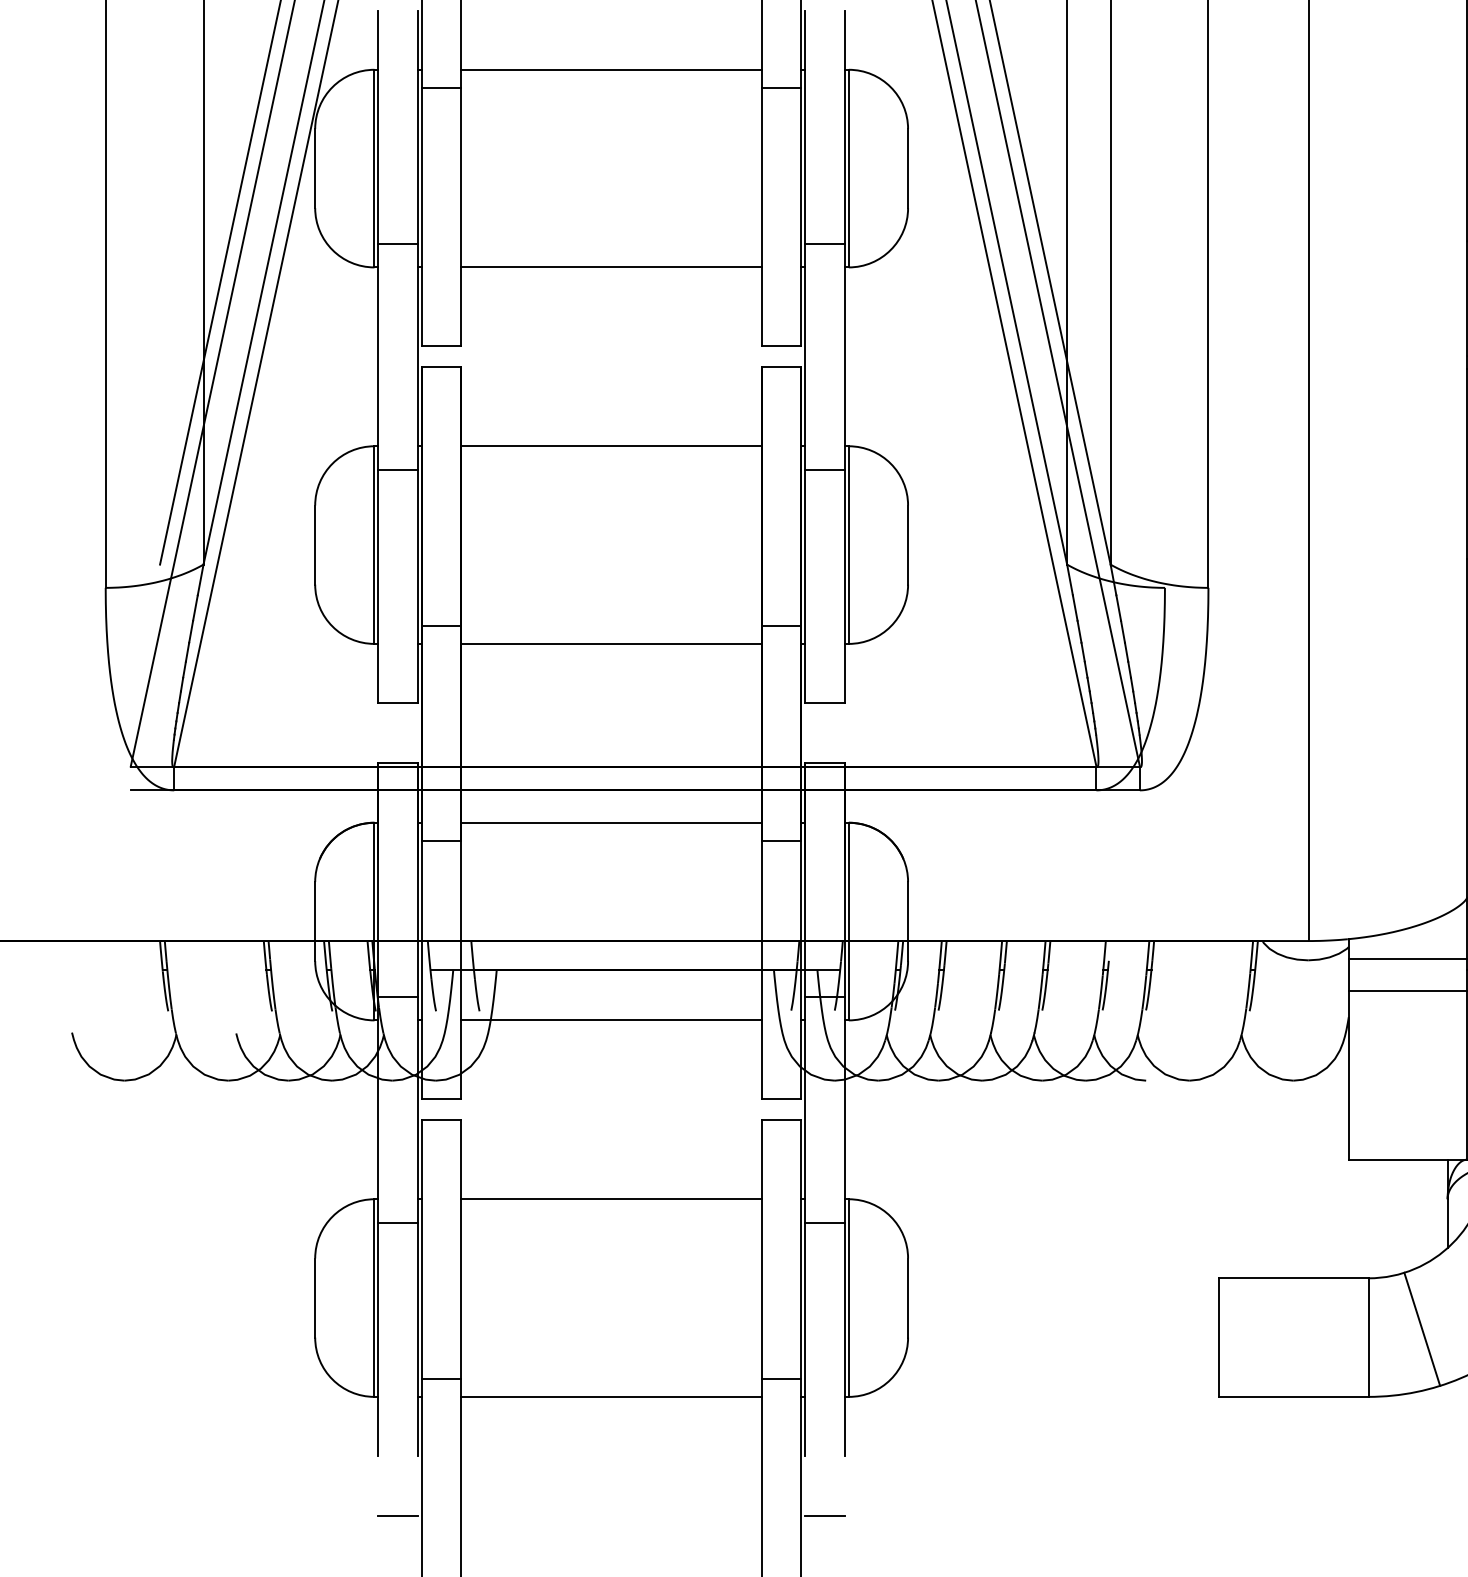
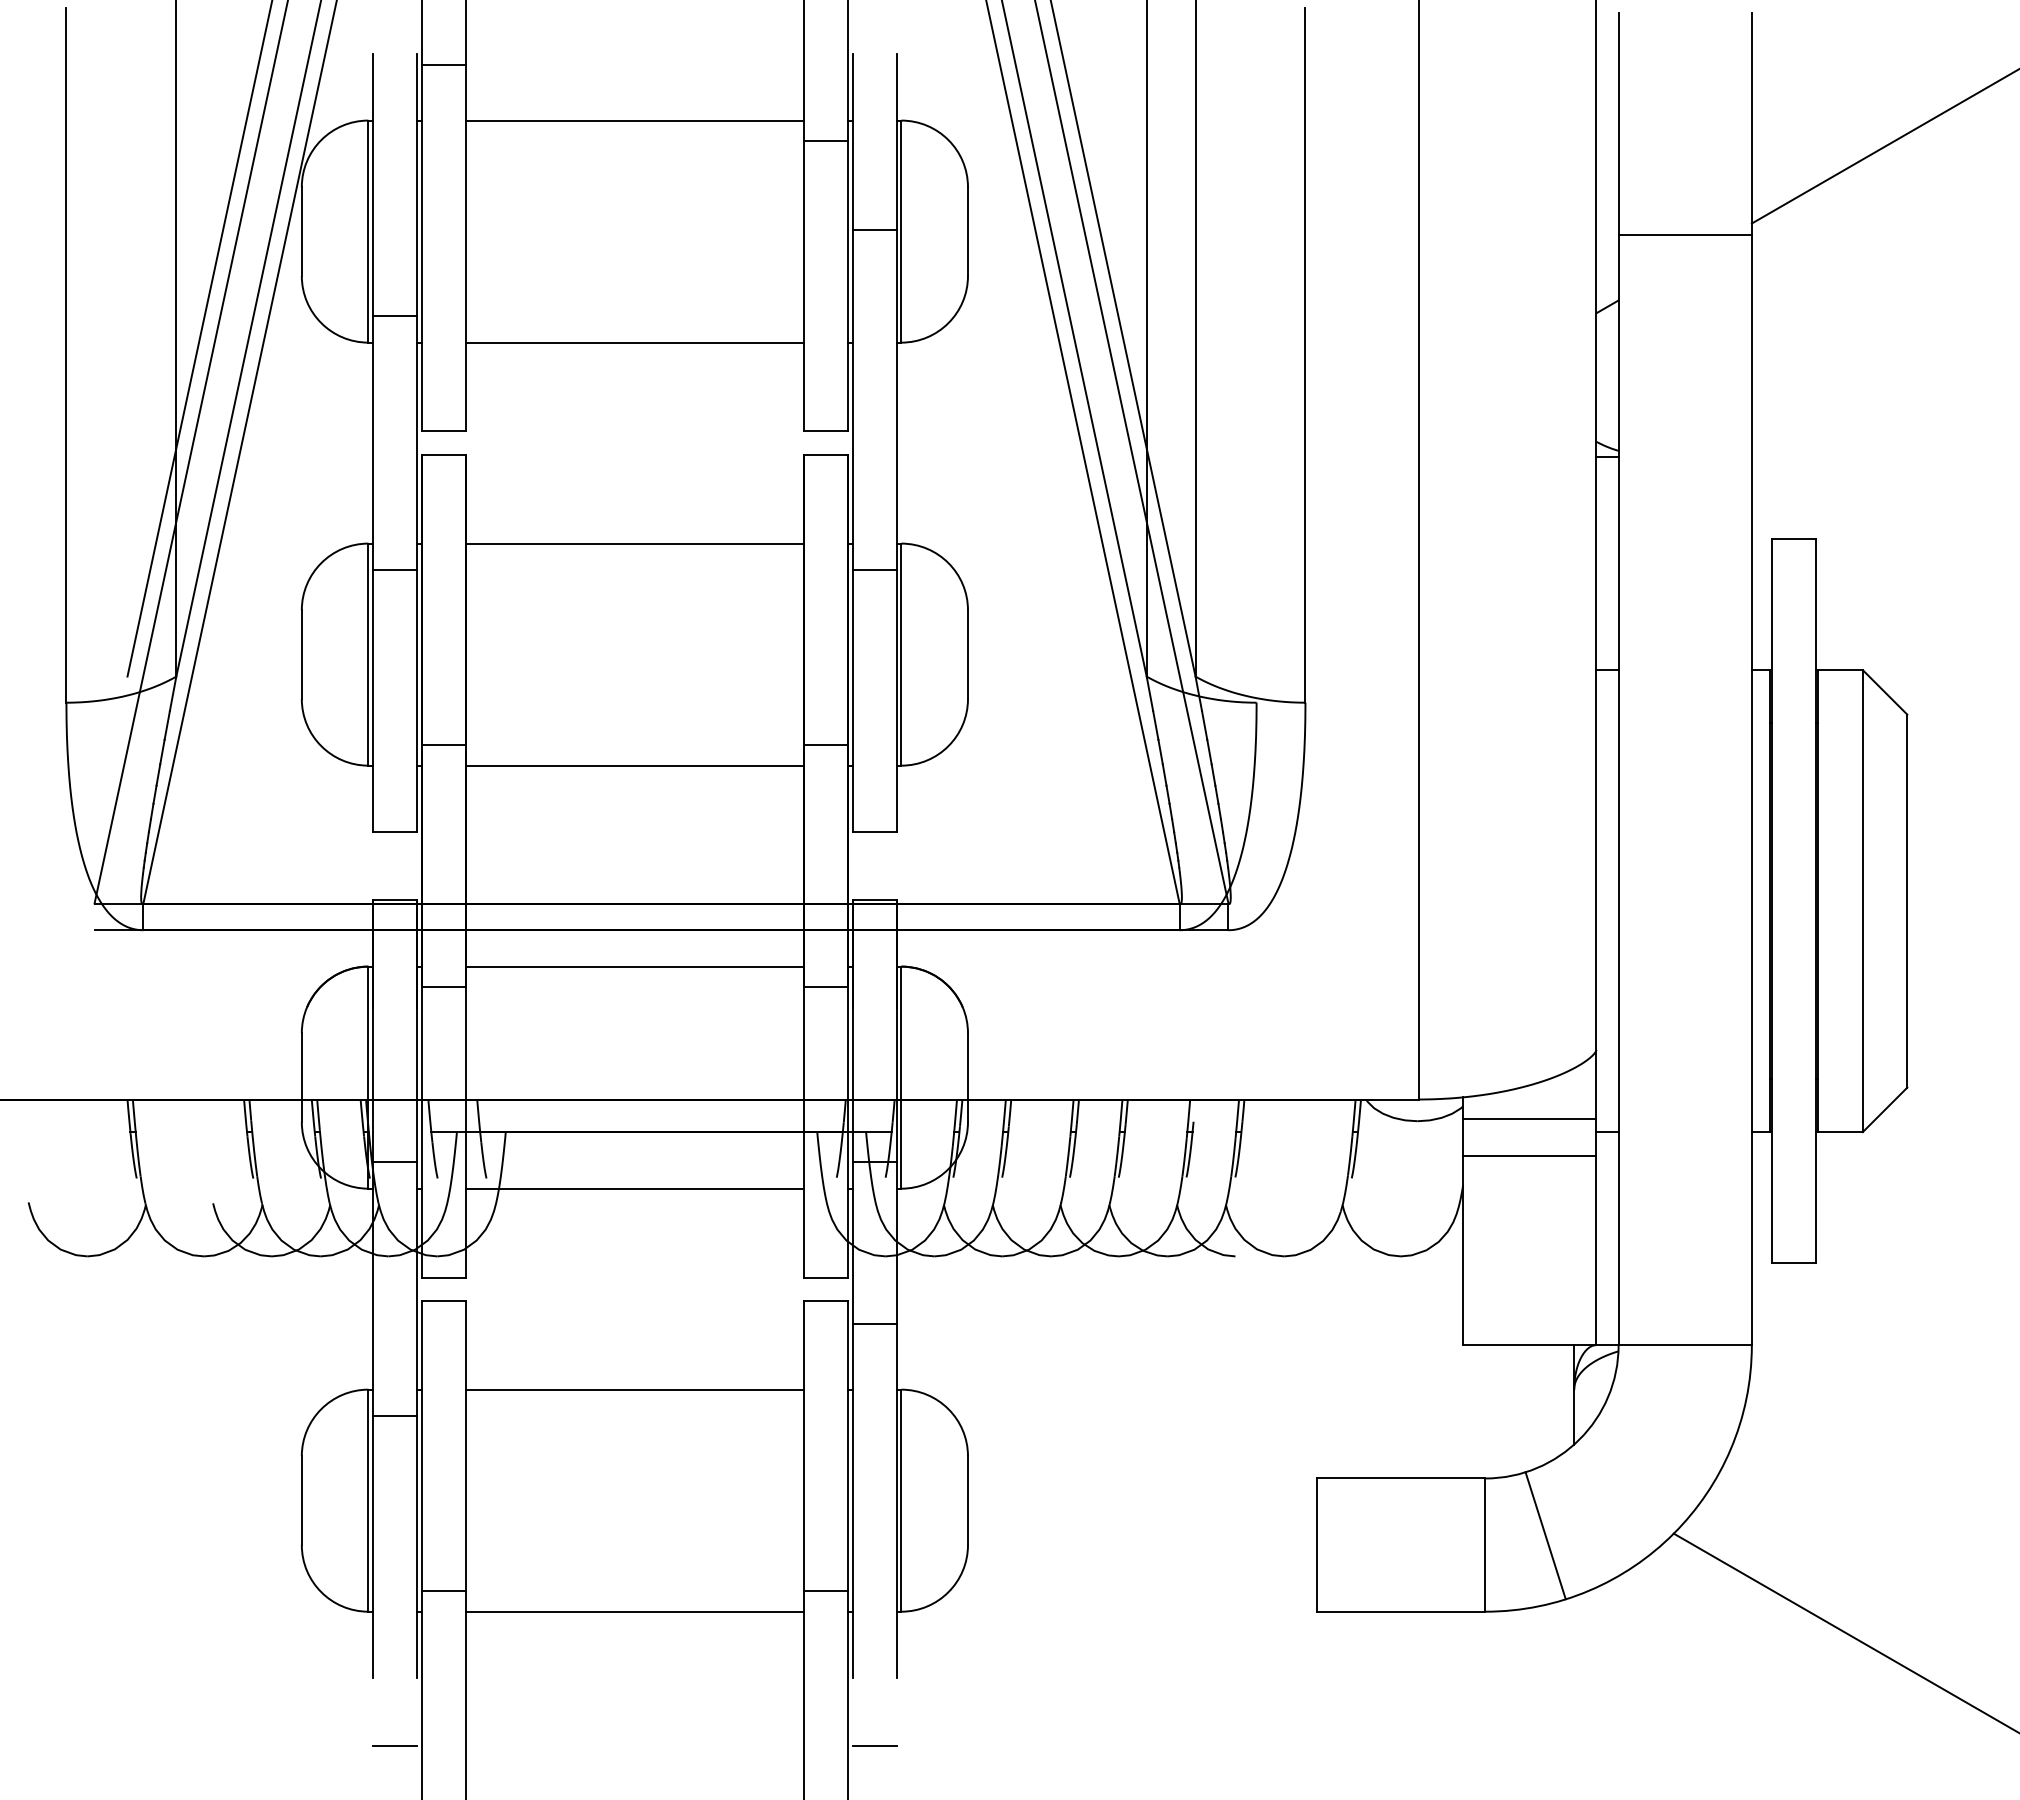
line: (441, 87) -> (443, 64), moved
line: (824, 244) -> (874, 230), moved
line: (824, 1223) -> (874, 1324), moved

